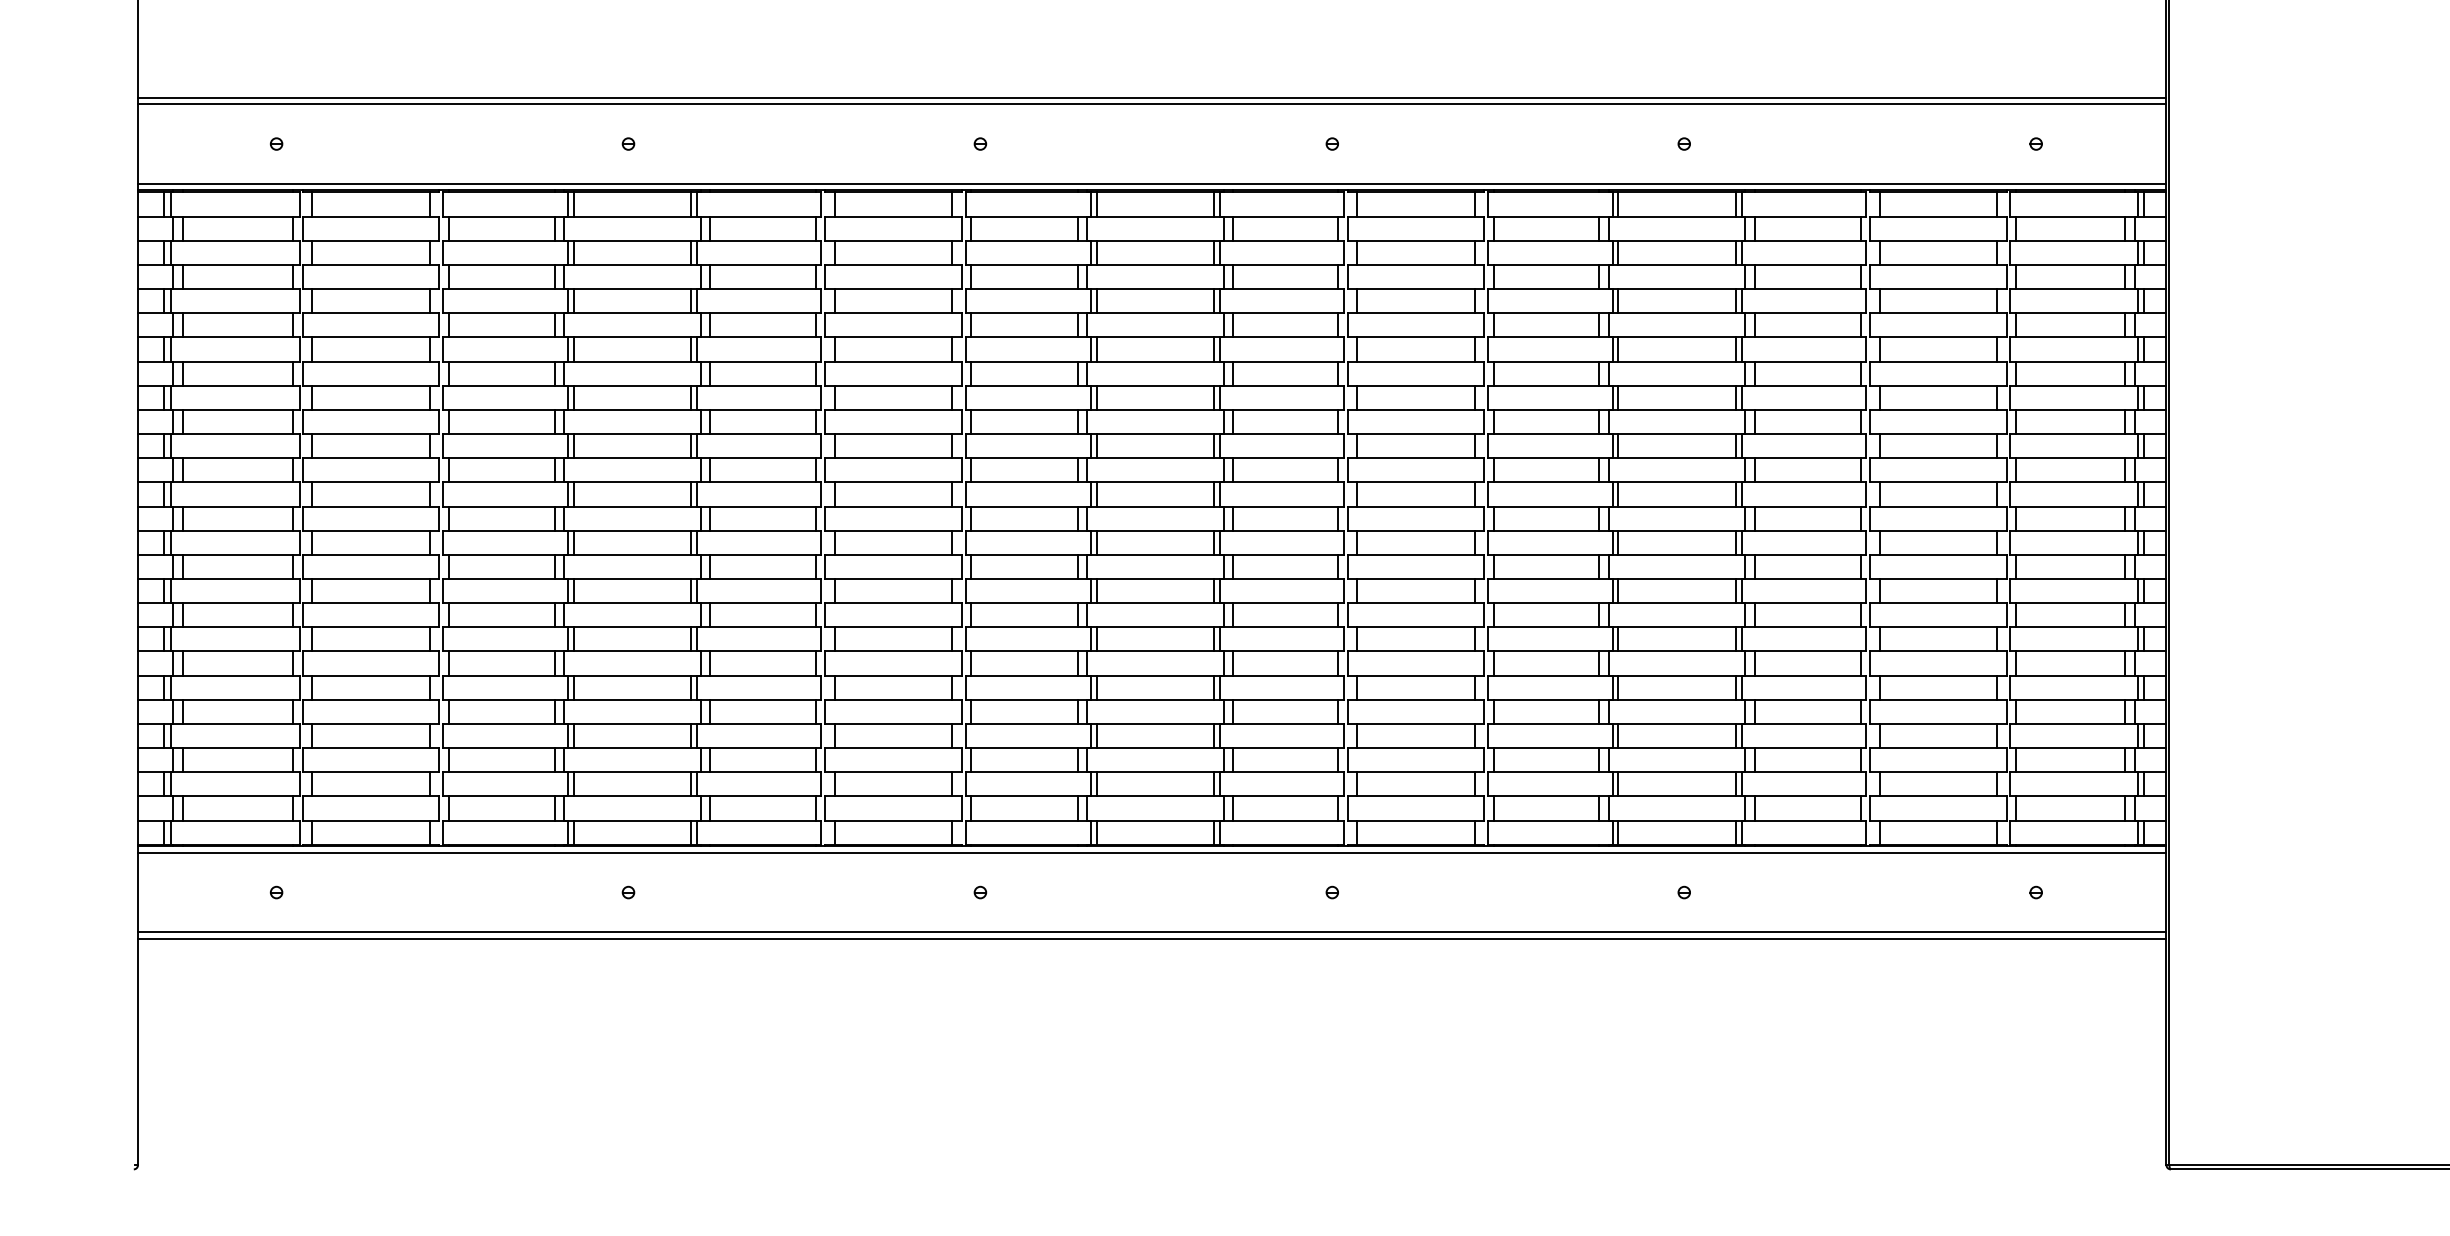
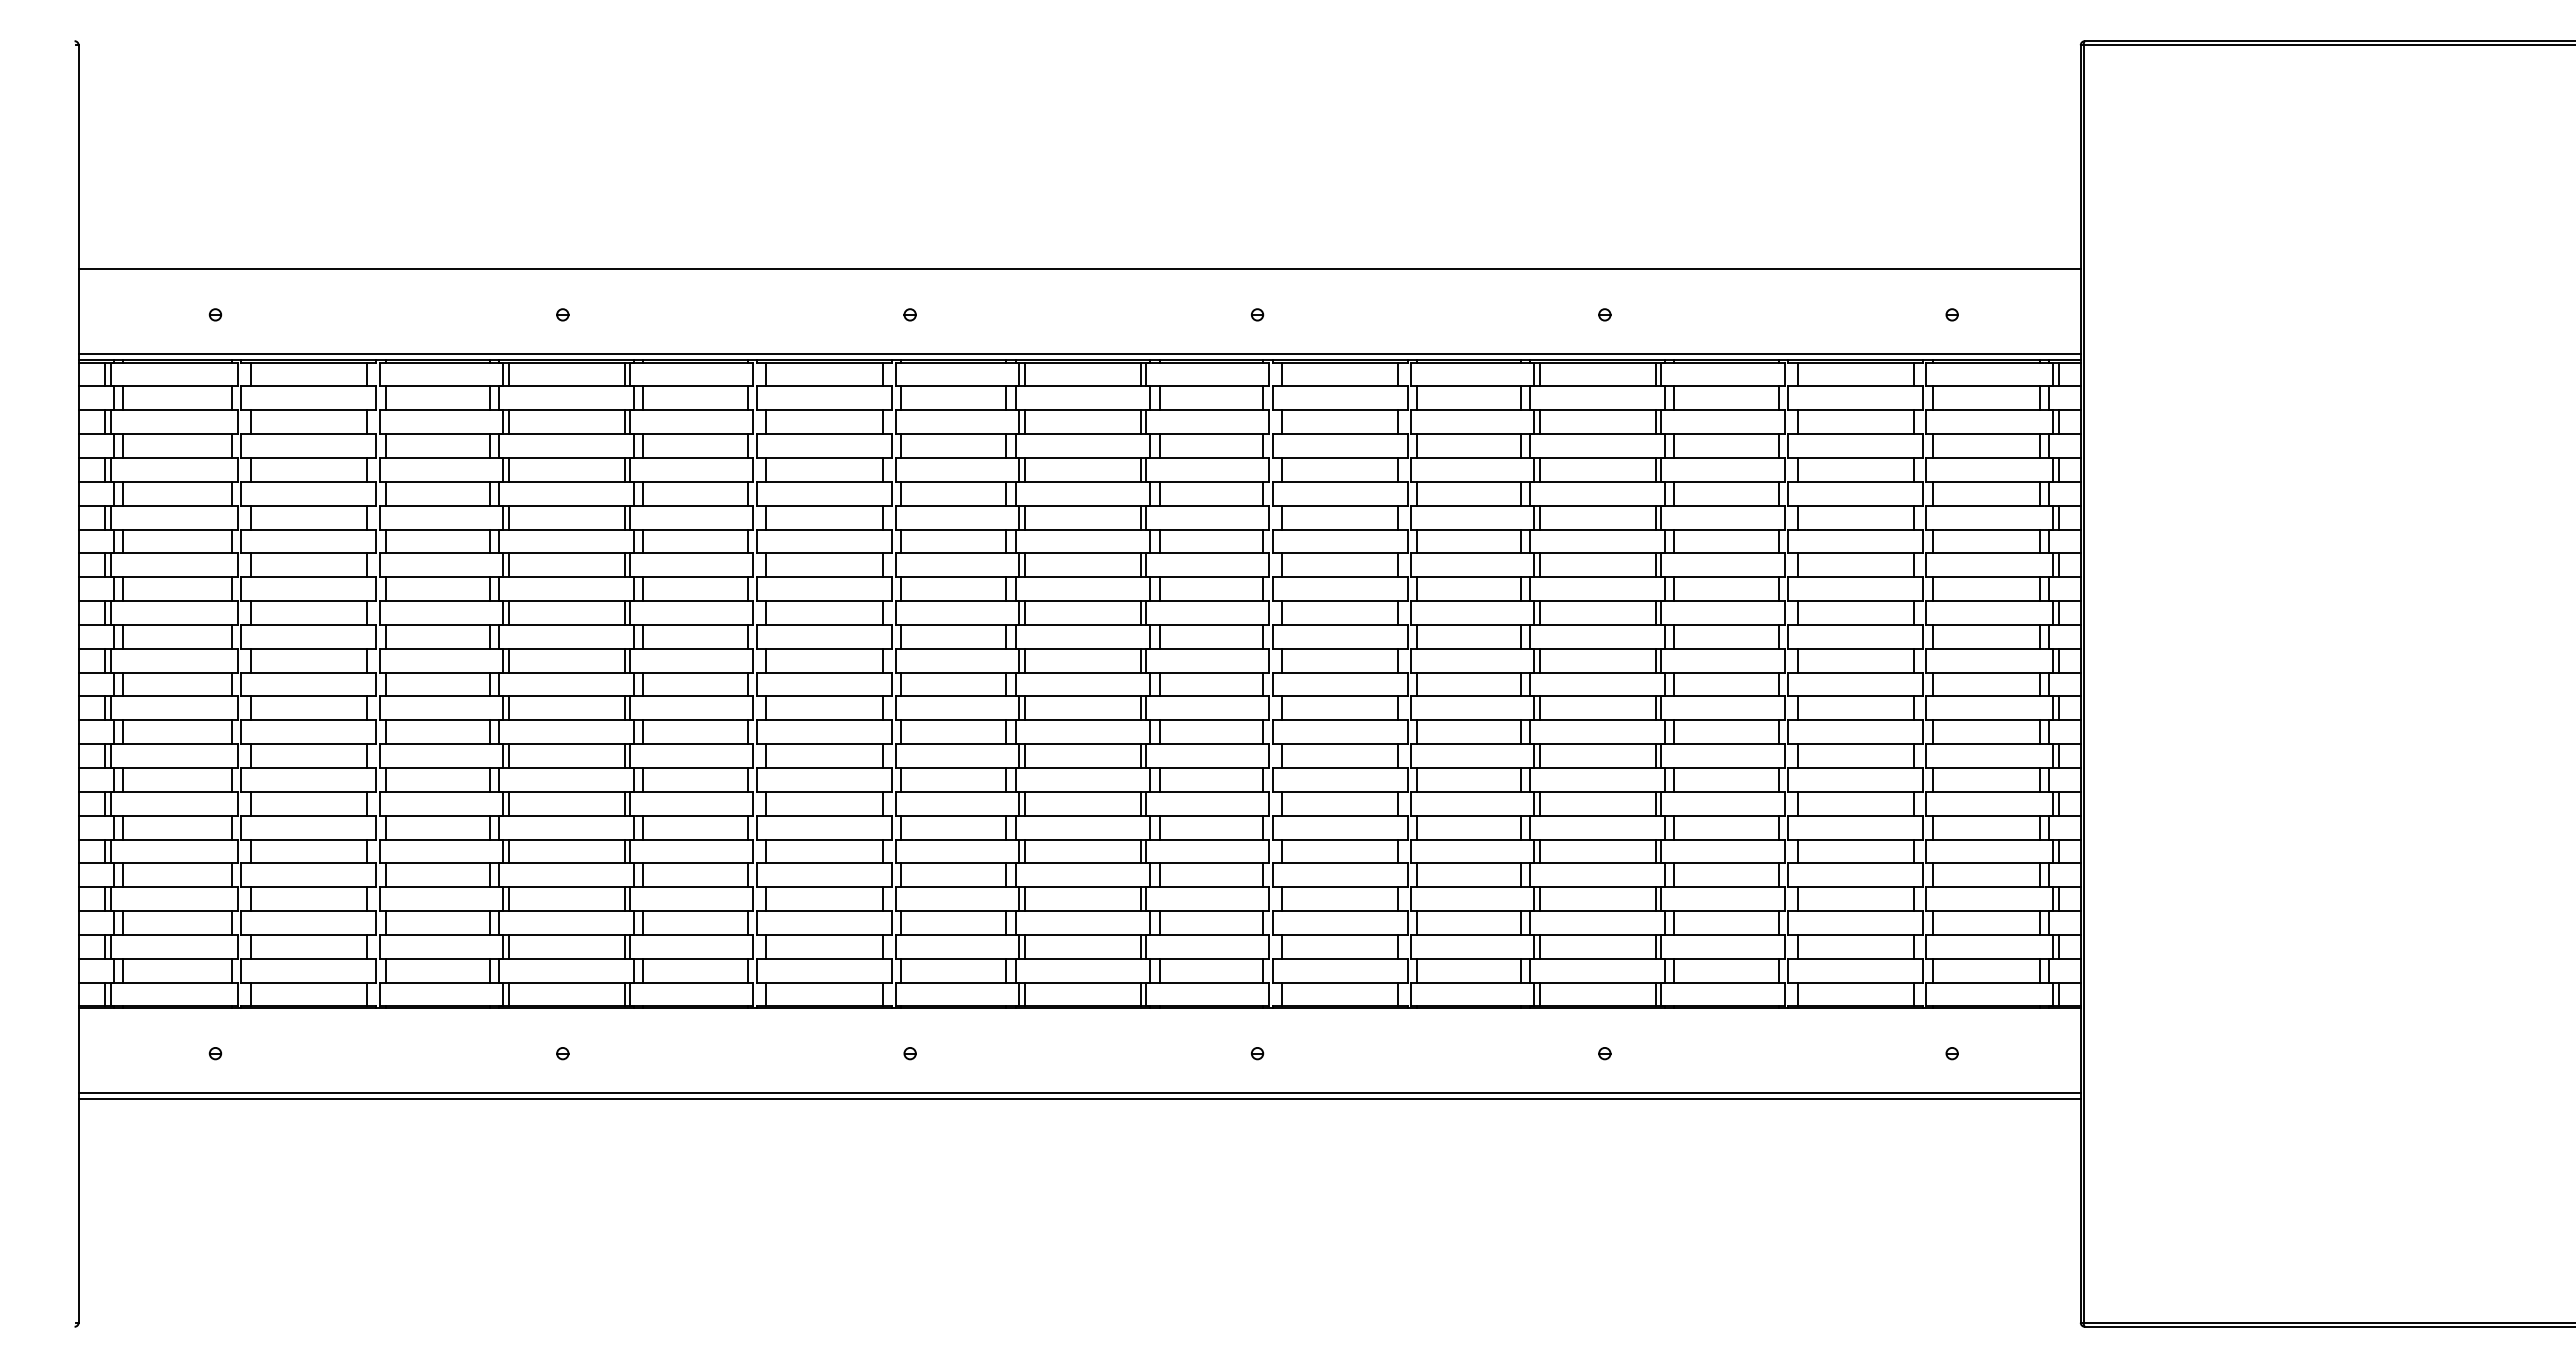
line: (1151, 104) -> (1079, 275), removed
line: (1151, 852) -> (1079, 1014), removed

